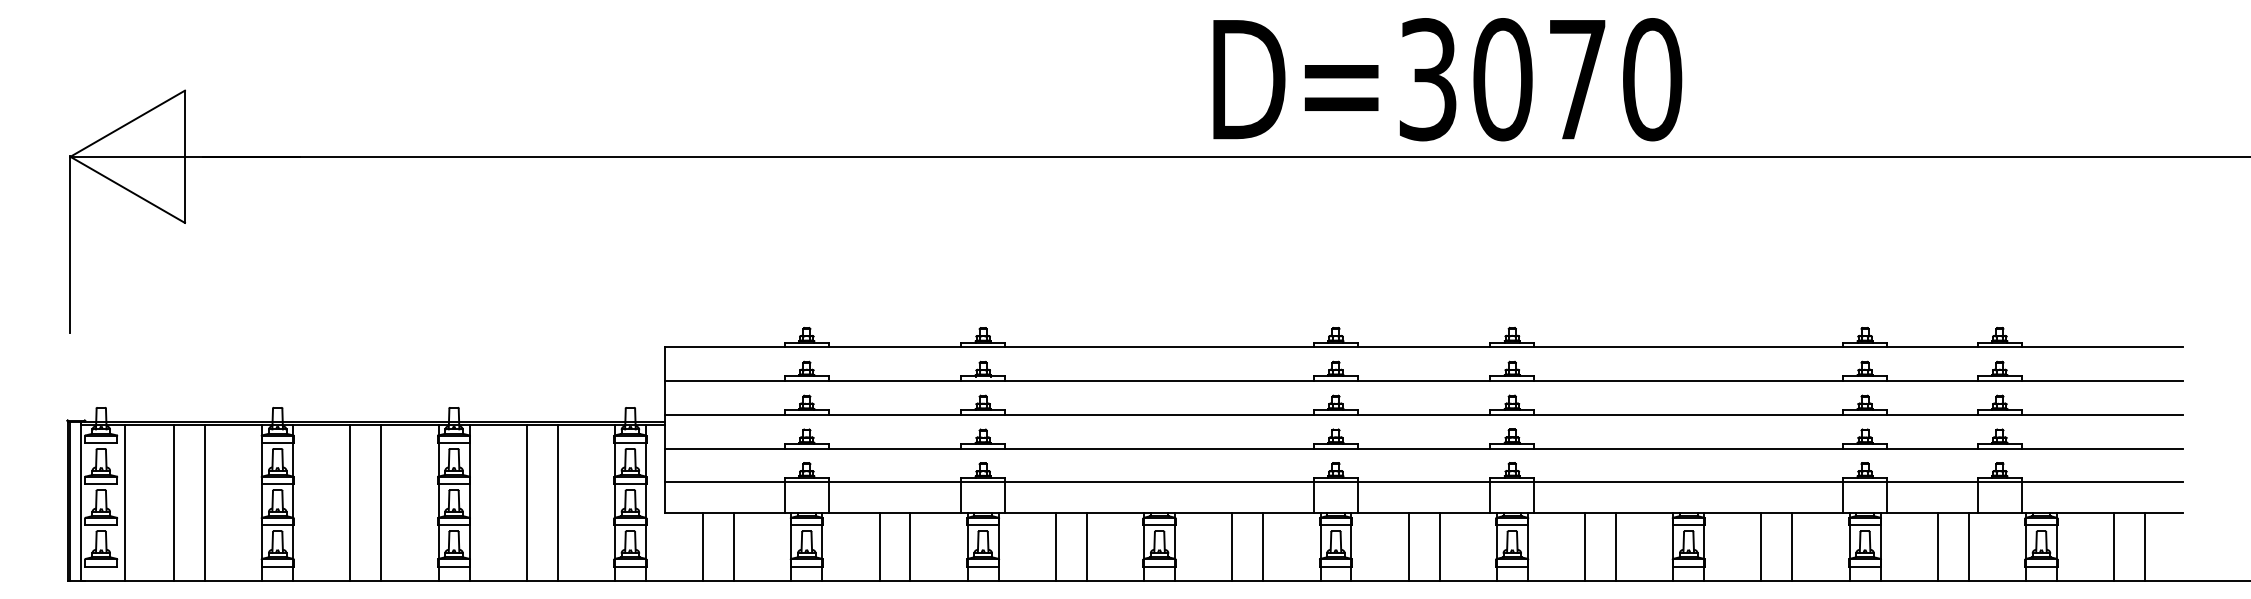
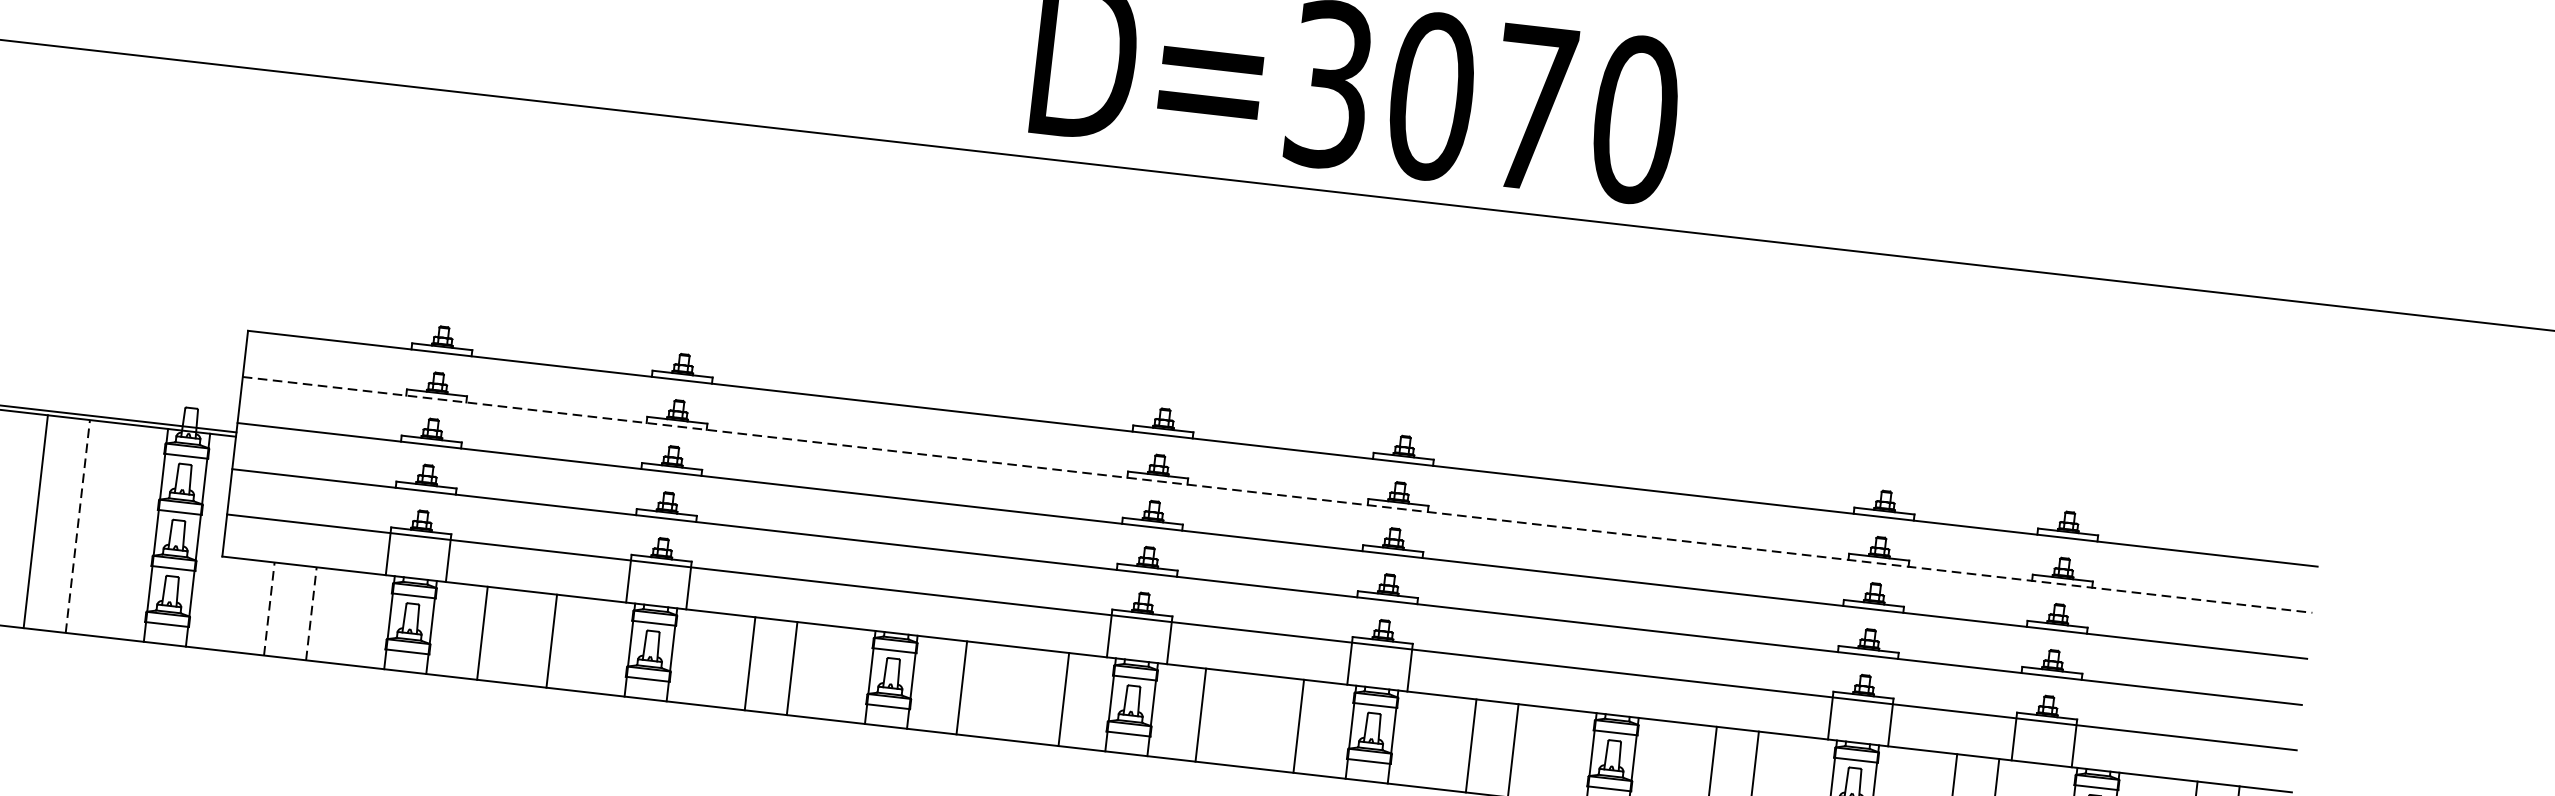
line: (1424, 380) -> (1278, 494), solid -> dashed
line: (557, 502) -> (77, 525), solid -> dashed
line: (703, 546) -> (269, 608), solid -> dashed
line: (734, 546) -> (312, 613), solid -> dashed
line: (879, 546) -> (482, 632), moved
line: (1232, 546) -> (962, 687), moved
line: (1263, 546) -> (1064, 699), moved
line: (1408, 546) -> (1200, 714), moved
line: (1439, 546) -> (1298, 725), moved

